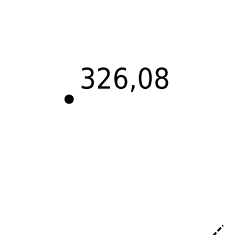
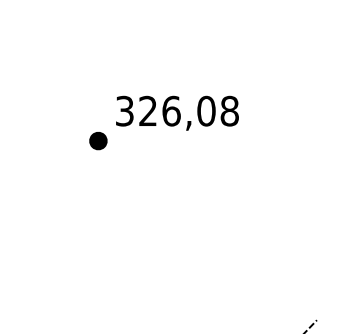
part: (68, 98) -> (97, 140), size x1.4

